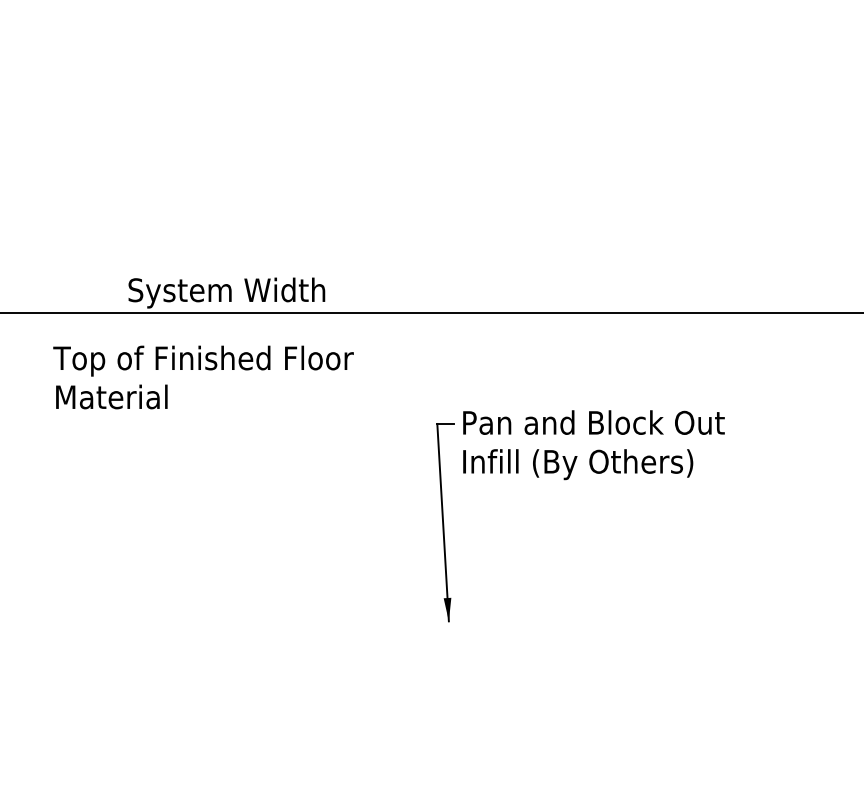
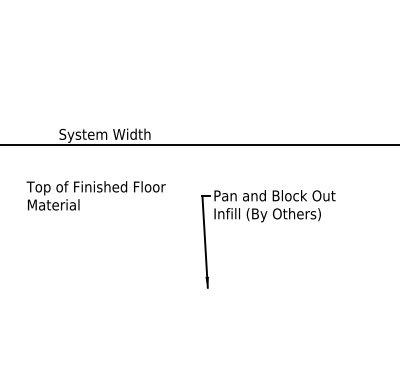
text: (202, 376) -> (95, 195), moved

